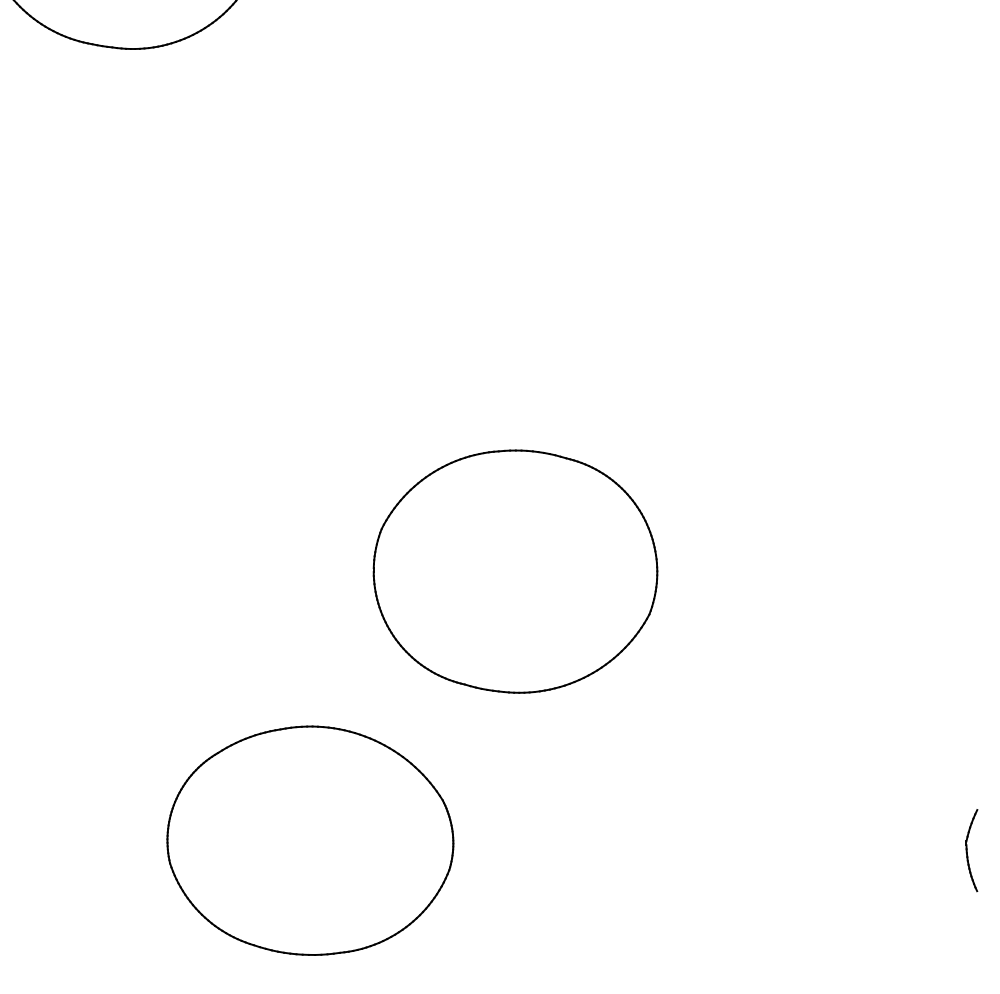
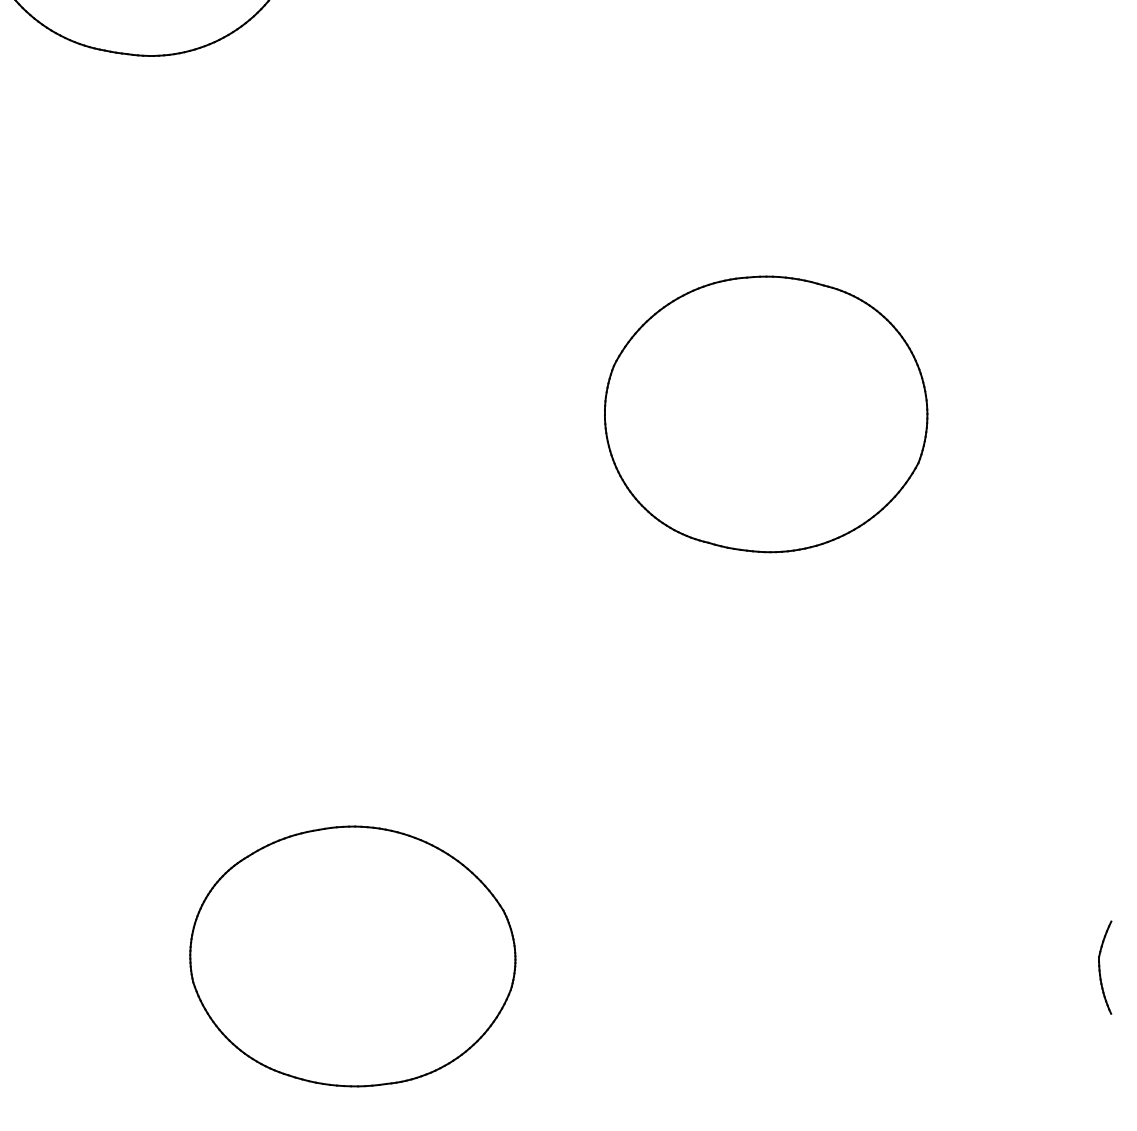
part: (515, 571) -> (766, 414), moved

